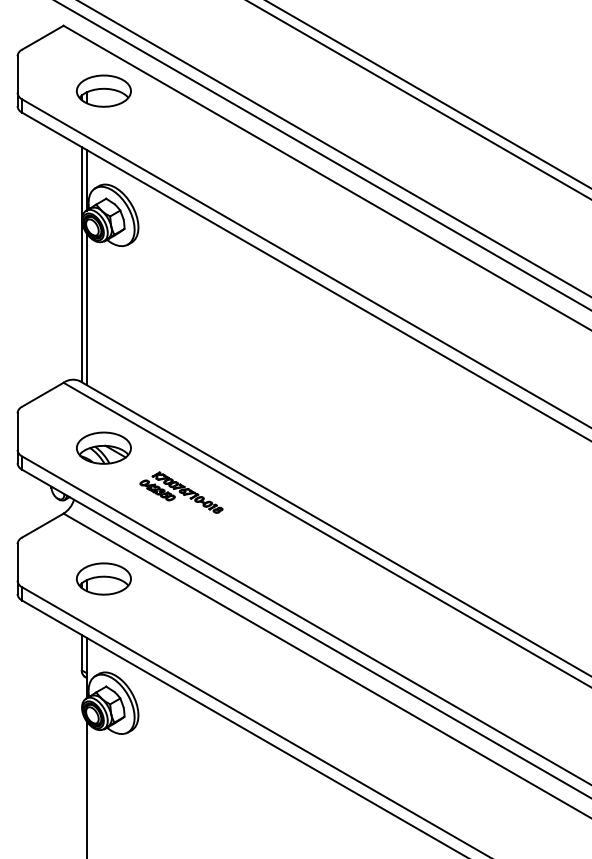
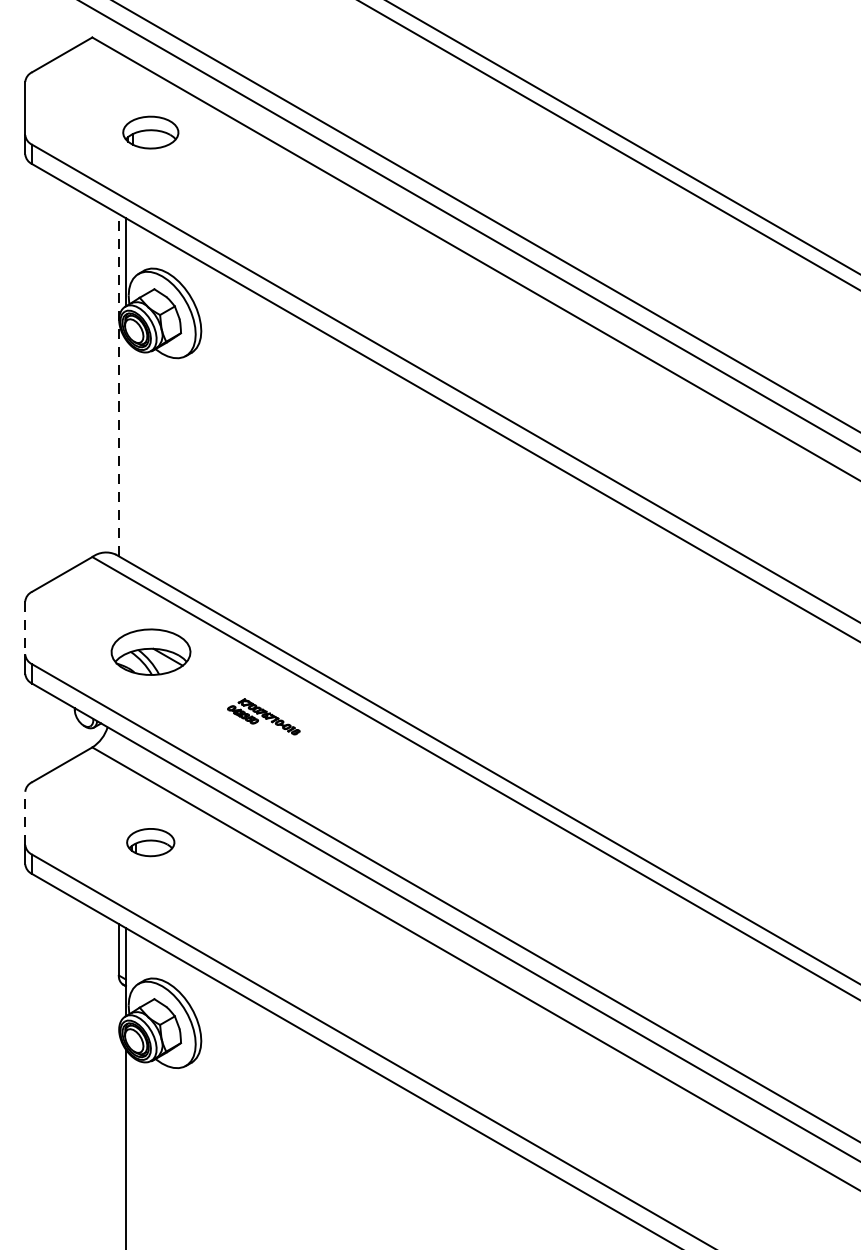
part: (103, 90) -> (150, 131), size x0.7
line: (81, 264) -> (118, 384), solid -> dashed
line: (86, 309) -> (125, 450), removed
line: (17, 432) -> (25, 629), solid -> dashed
part: (181, 492) -> (263, 716), size x0.6
line: (17, 561) -> (25, 817), solid -> dashed
part: (103, 578) -> (150, 841), size x0.6

